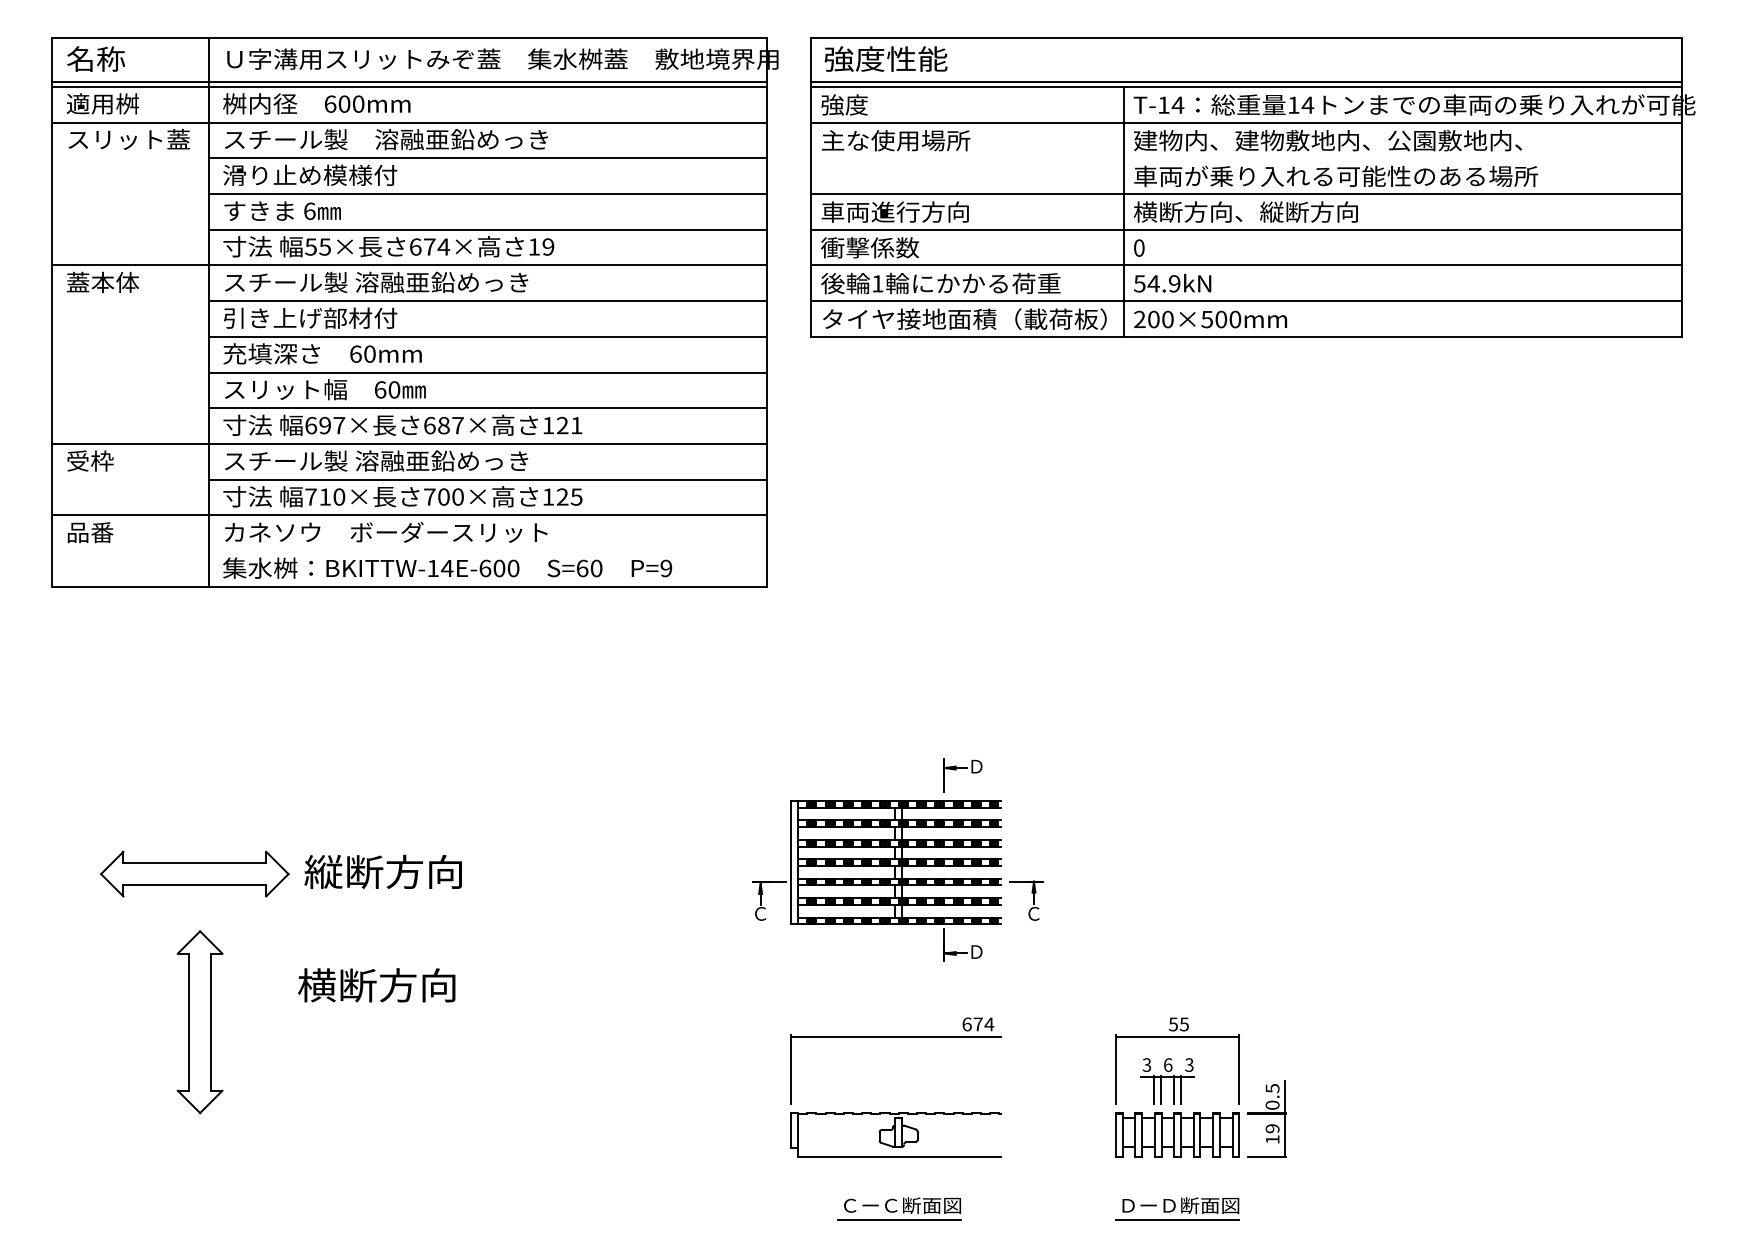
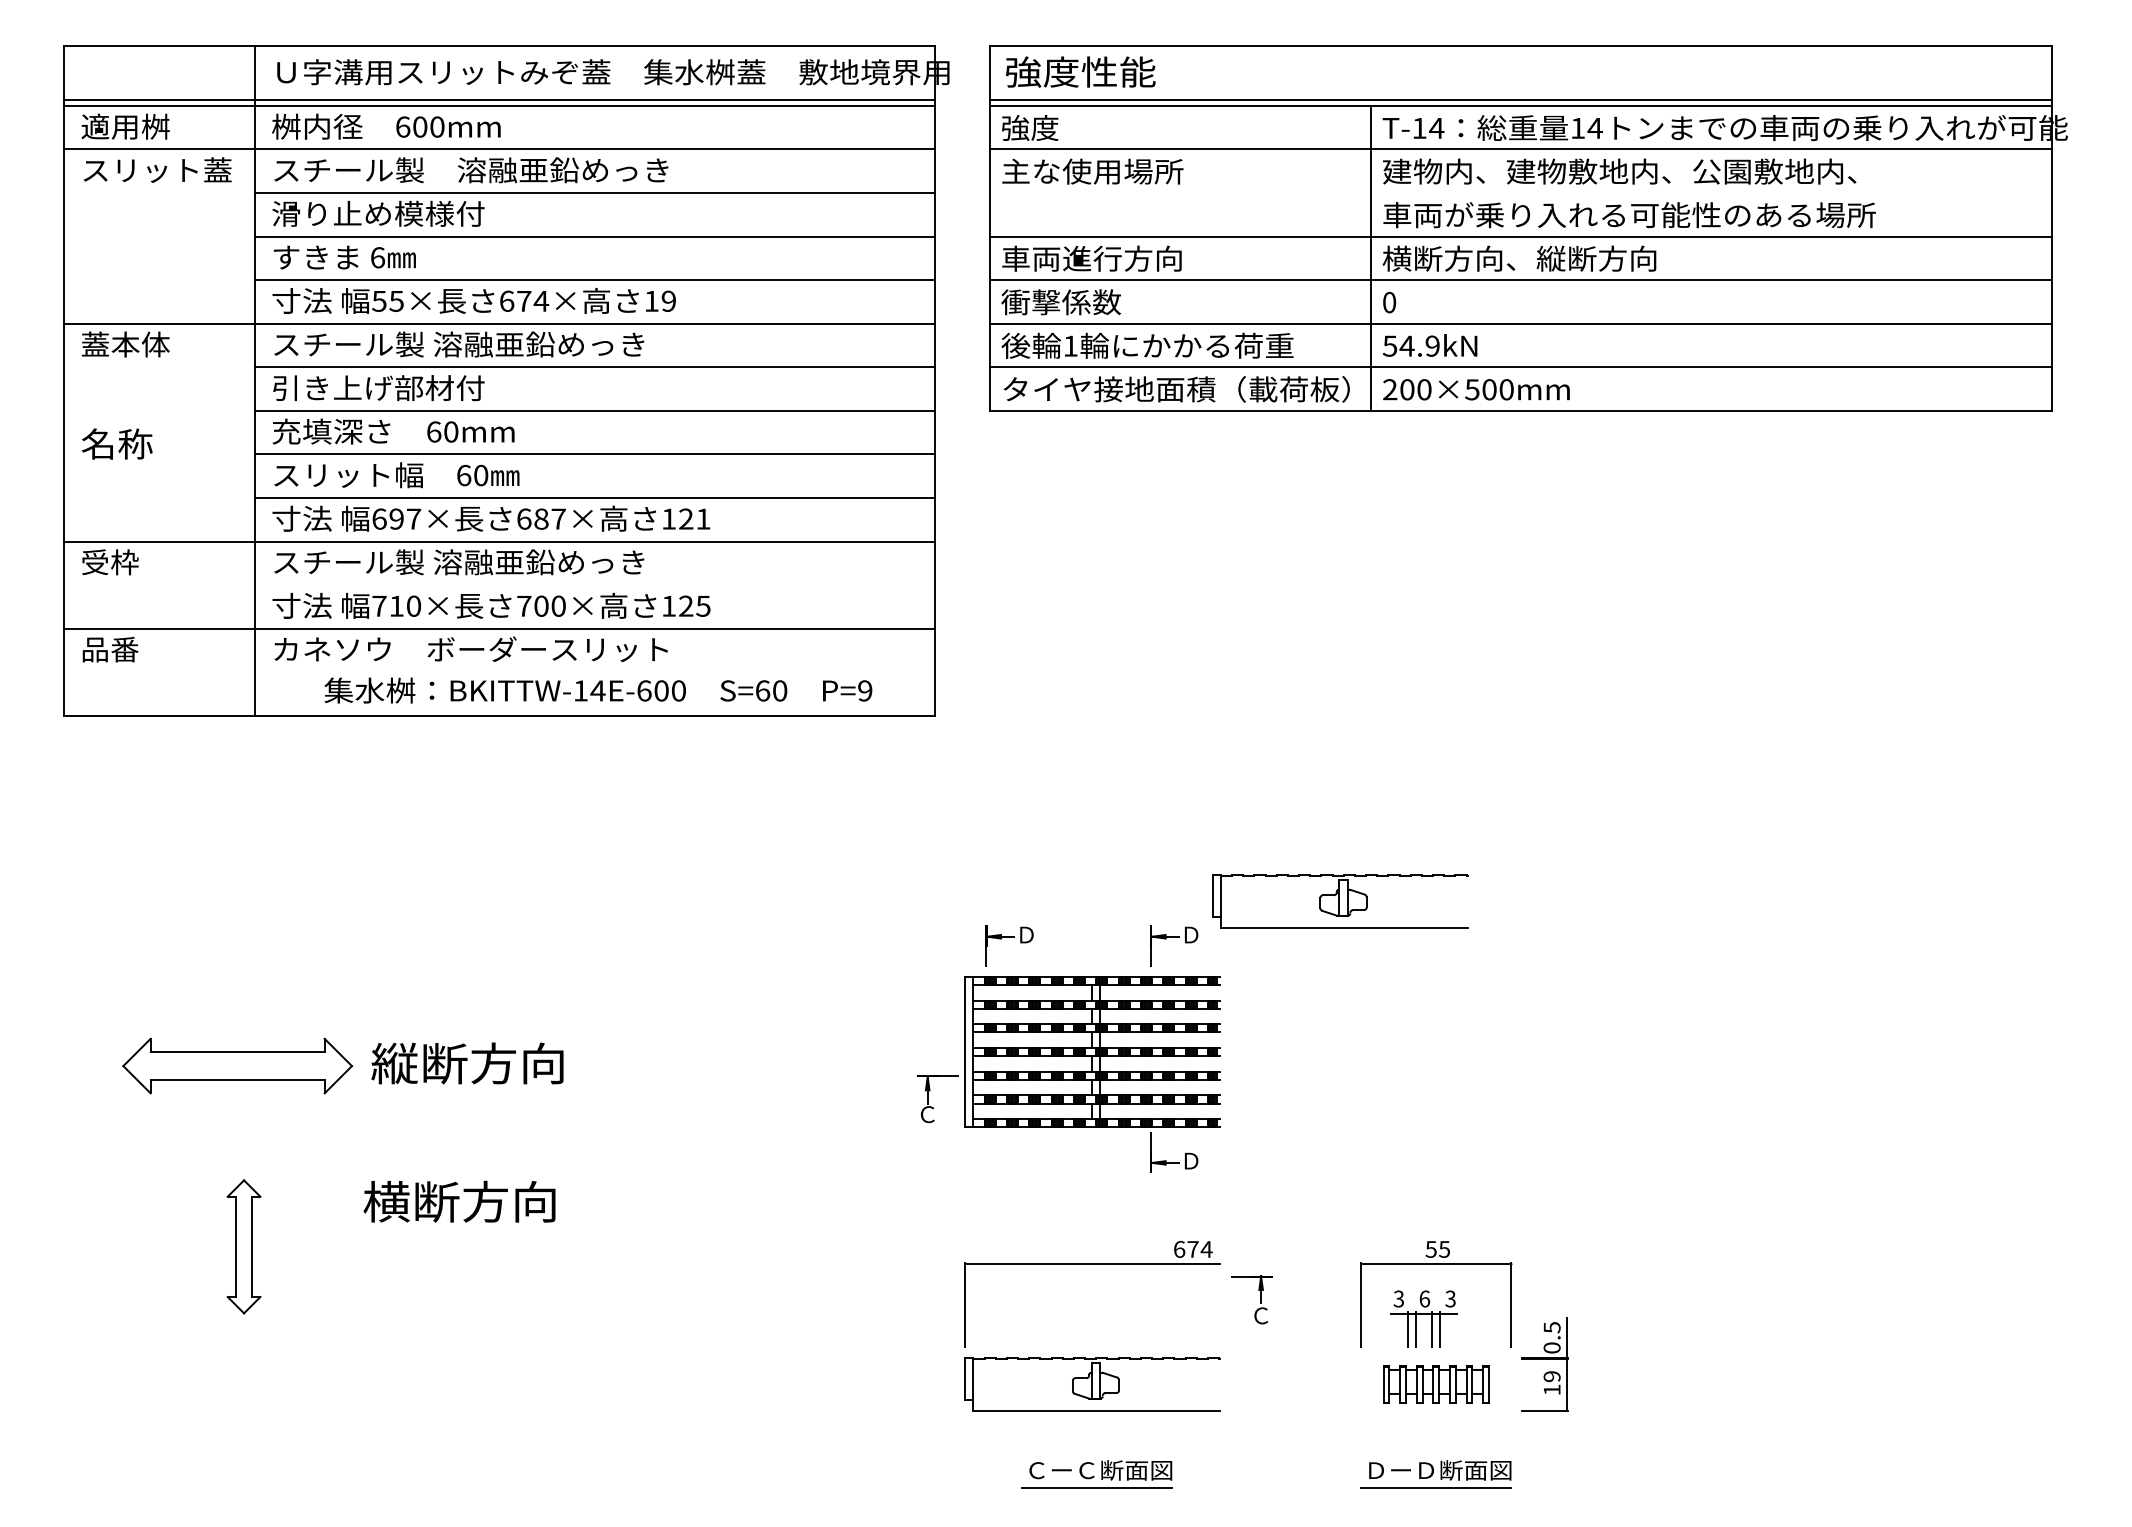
text: (95, 58) -> (116, 443), moved
line: (487, 479) -> (594, 584), removed
text: (447, 567) -> (598, 689), moved
part: (1098, 738) -> (1339, 900), added
part: (827, 768) -> (1009, 937), added
part: (1033, 900) -> (1260, 1299), moved
part: (199, 1022) -> (243, 1247), size x0.6
part: (1177, 1134) -> (1436, 1383), size x0.7

